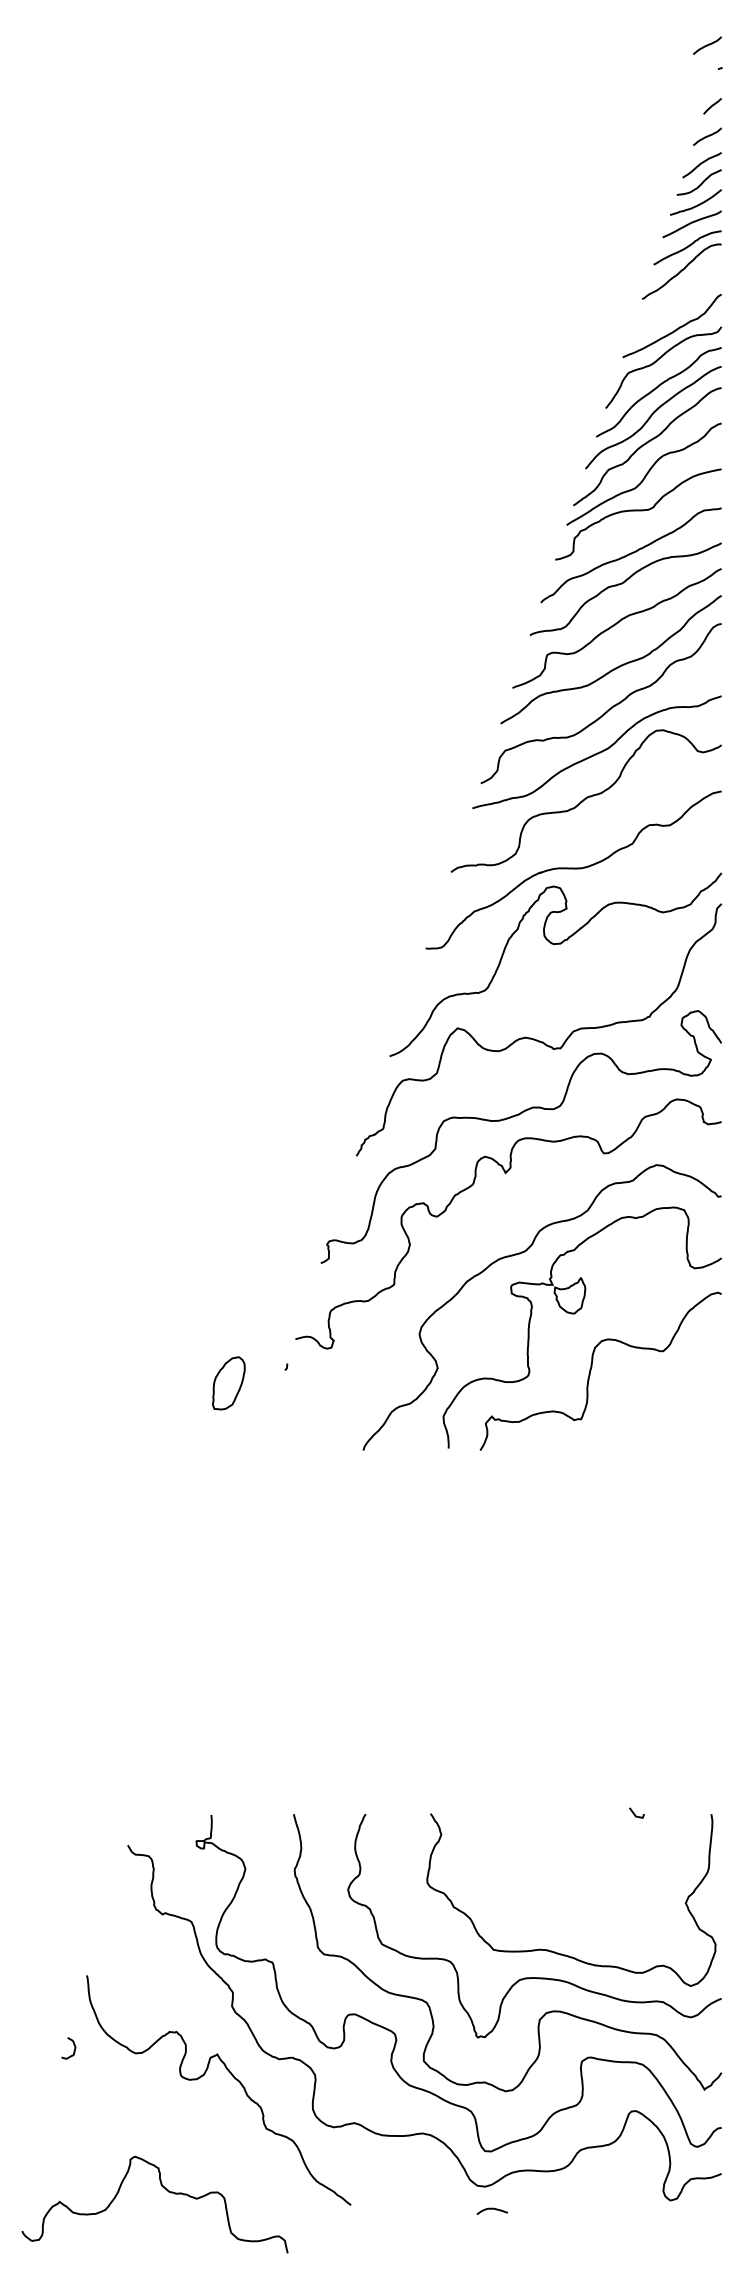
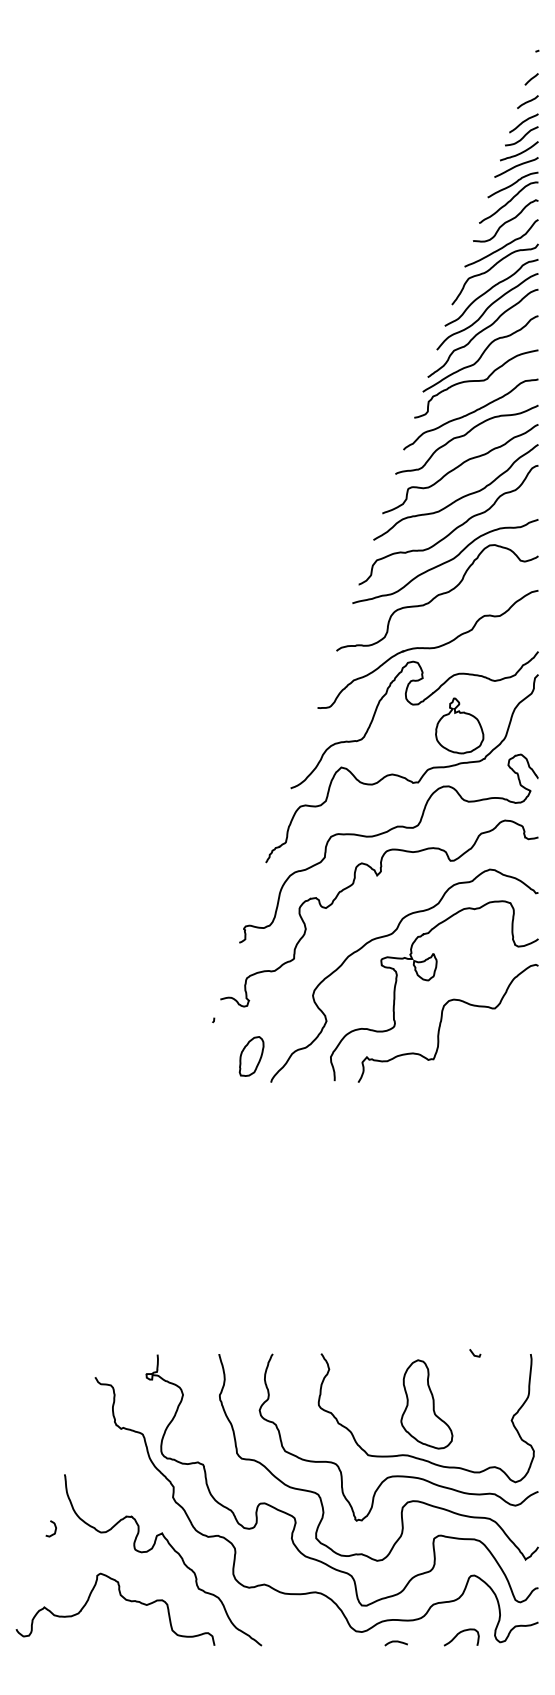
line: (706, 44) -> (527, 33), removed
curve: (677, 296) -> (505, 221), added
part: (615, 972) -> (459, 725), added
part: (228, 1383) -> (251, 1056), moved
part: (571, 1881) -> (426, 1404), added
curve: (162, 2188) -> (121, 1597), moved
curve: (615, 2190) -> (459, 1634), added
curve: (491, 2210) -> (395, 1642), moved

